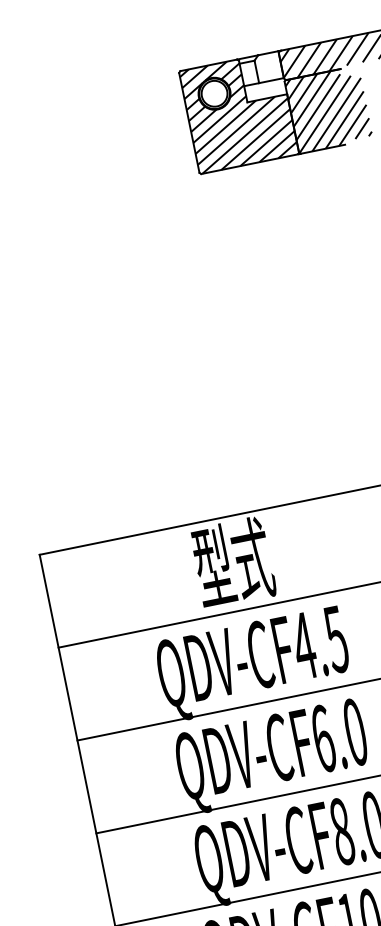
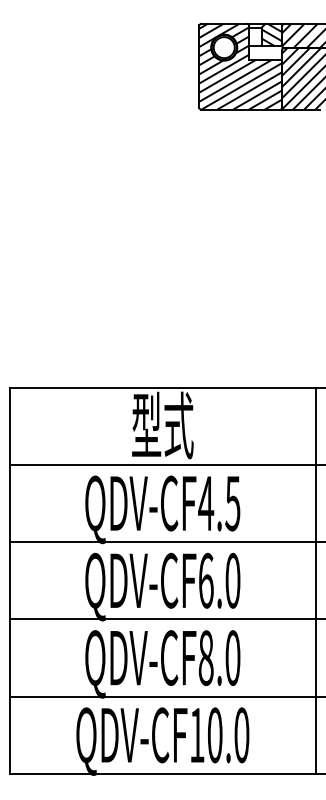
hatch: (268, 67) -> (271, 35), added

